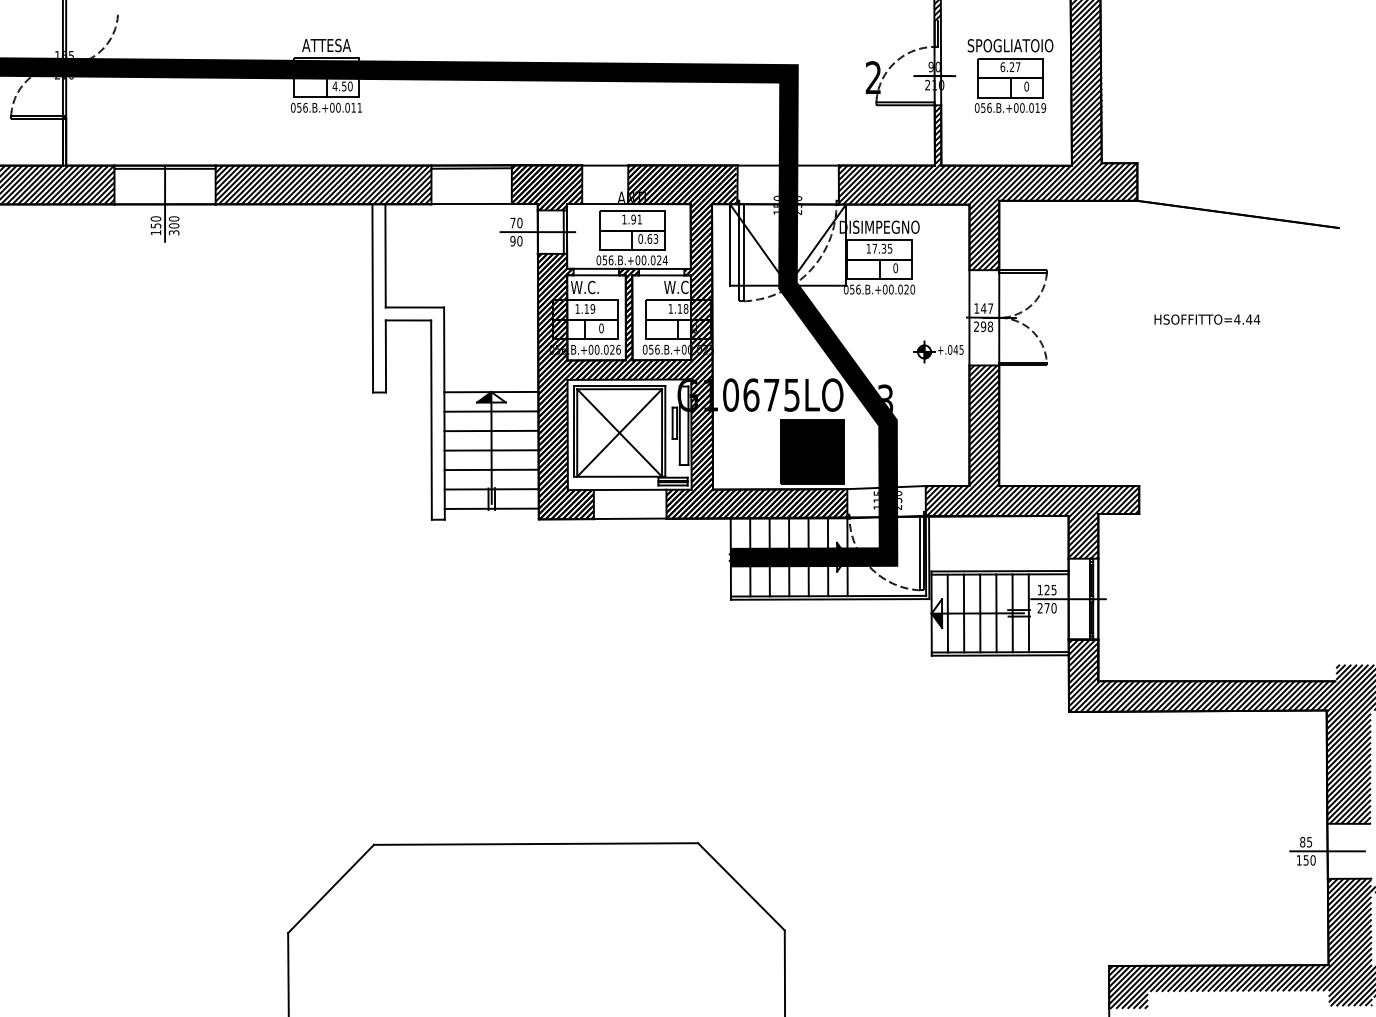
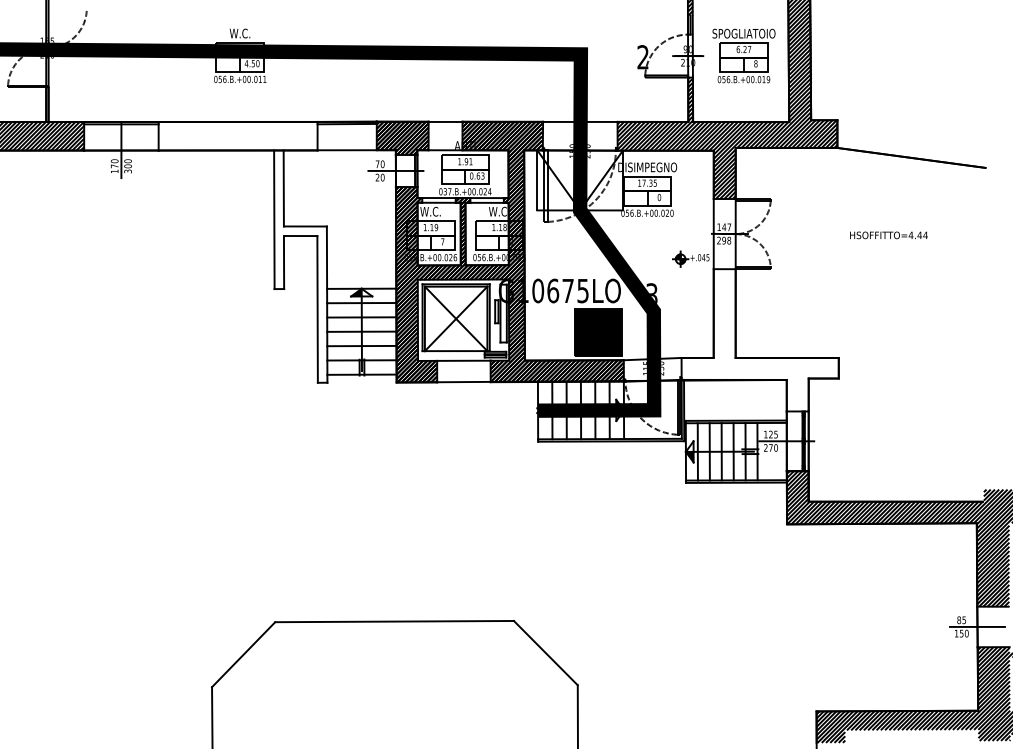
text: (326, 45) -> (240, 33), ATTESA -> W.C.
text: (1026, 86) -> (755, 63), 0 -> 8
hatch: (323, 184) -> (238, 135), removed
text: (155, 225) -> (114, 166), 150 -> 170
text: (512, 241) -> (377, 177), 90 -> 20
text: (608, 260) -> (447, 191), 056.B.+00.024 -> 037.B.+00.024
text: (601, 328) -> (442, 241), 0 -> 7
hatch: (1032, 461) -> (760, 339), removed

